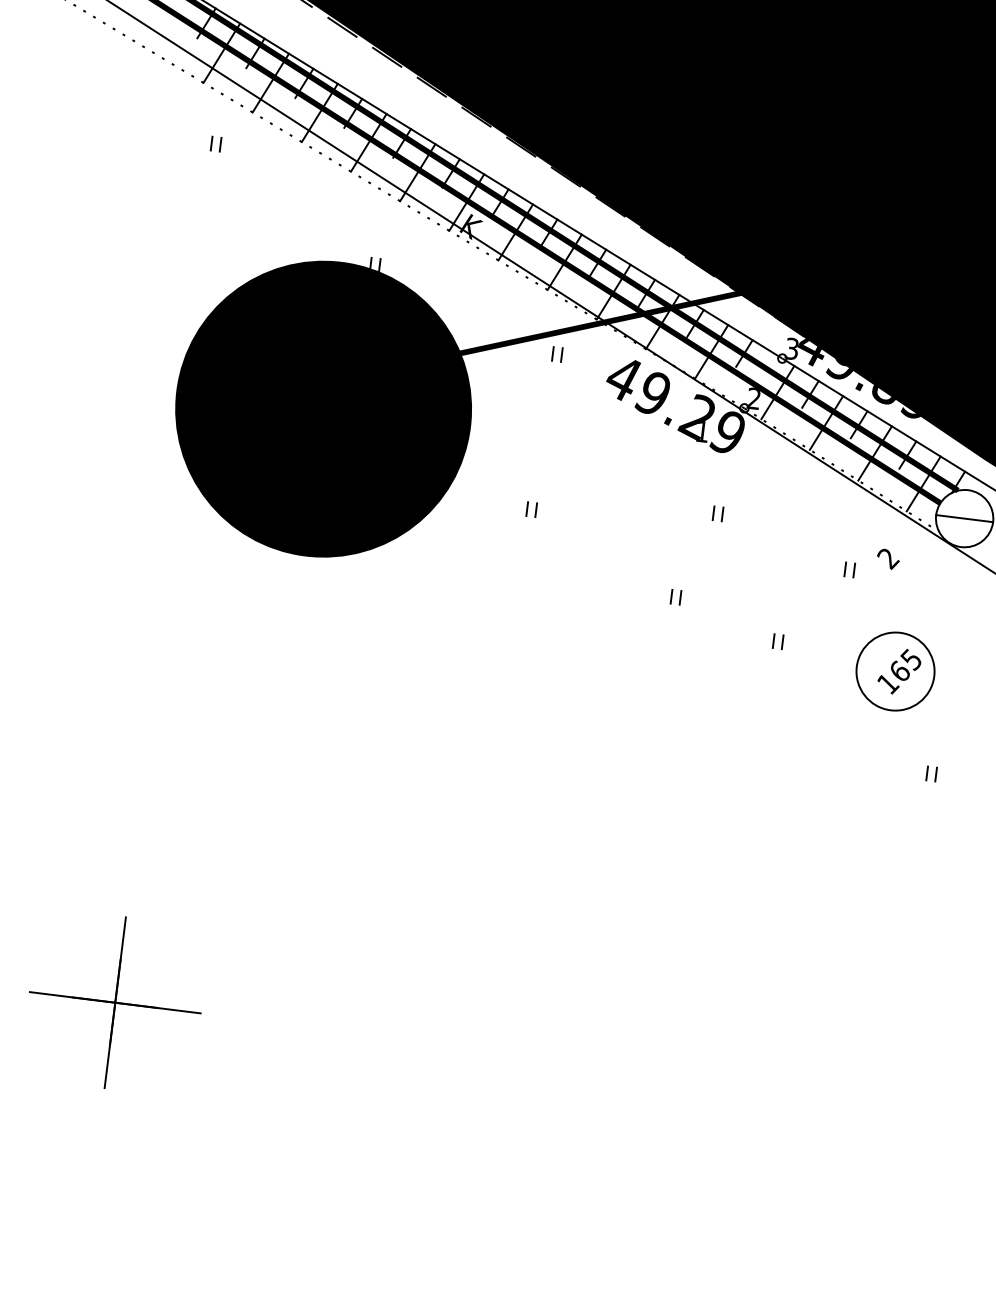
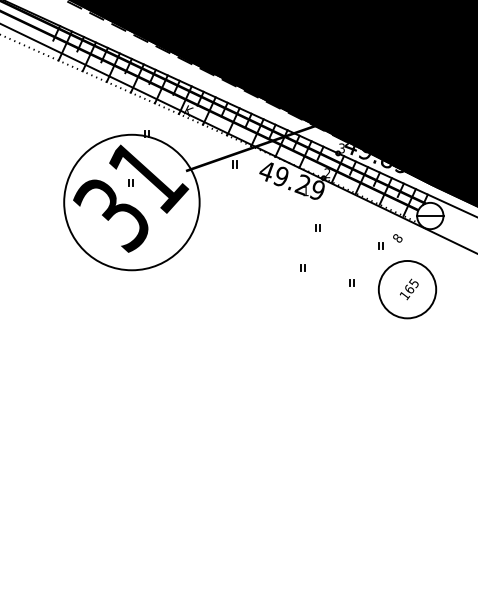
part: (215, 143) -> (67, 87), removed
fill: (322, 408) -> (131, 202), removed
part: (531, 509) -> (232, 236), removed
text: (887, 558) -> (397, 238), 2 -> 8
circle: (895, 671) -> (407, 289), size x1.6
part: (931, 772) -> (429, 333), removed
part: (115, 1001) -> (70, 484), removed

